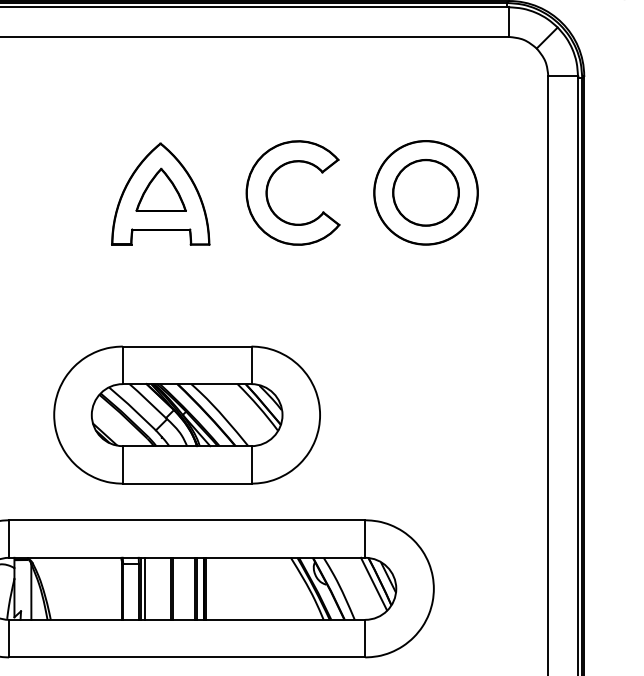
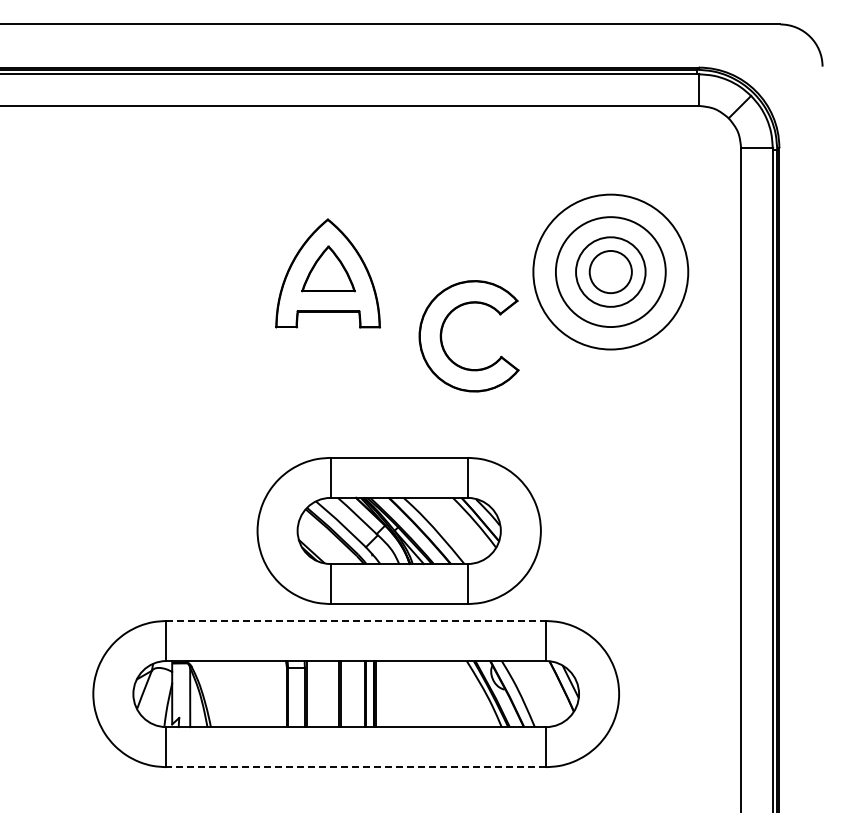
circle: (425, 192) -> (610, 271), size x0.6
circle: (425, 192) -> (610, 271), size x1.4
part: (268, 195) -> (442, 338), moved
part: (186, 414) -> (398, 530), moved
line: (187, 519) -> (356, 620), solid -> dashed
line: (374, 584) -> (555, 689), removed
line: (145, 589) -> (311, 694), removed
line: (187, 657) -> (356, 767), solid -> dashed

